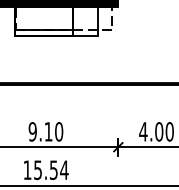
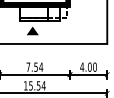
fill: (41, 56) -> (32, 30), added
text: (45, 130) -> (34, 66), 9.10 -> 7.54

